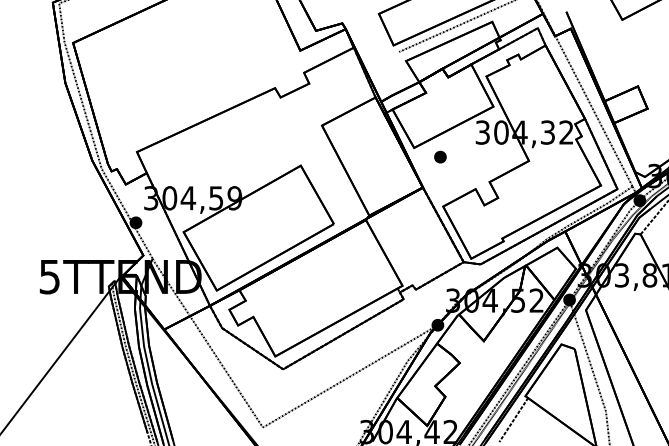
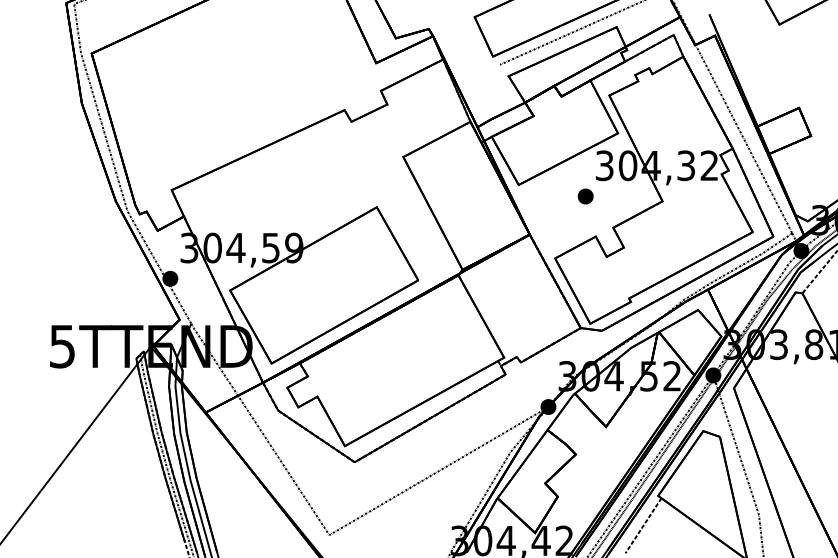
part: (440, 157) -> (585, 196), moved

